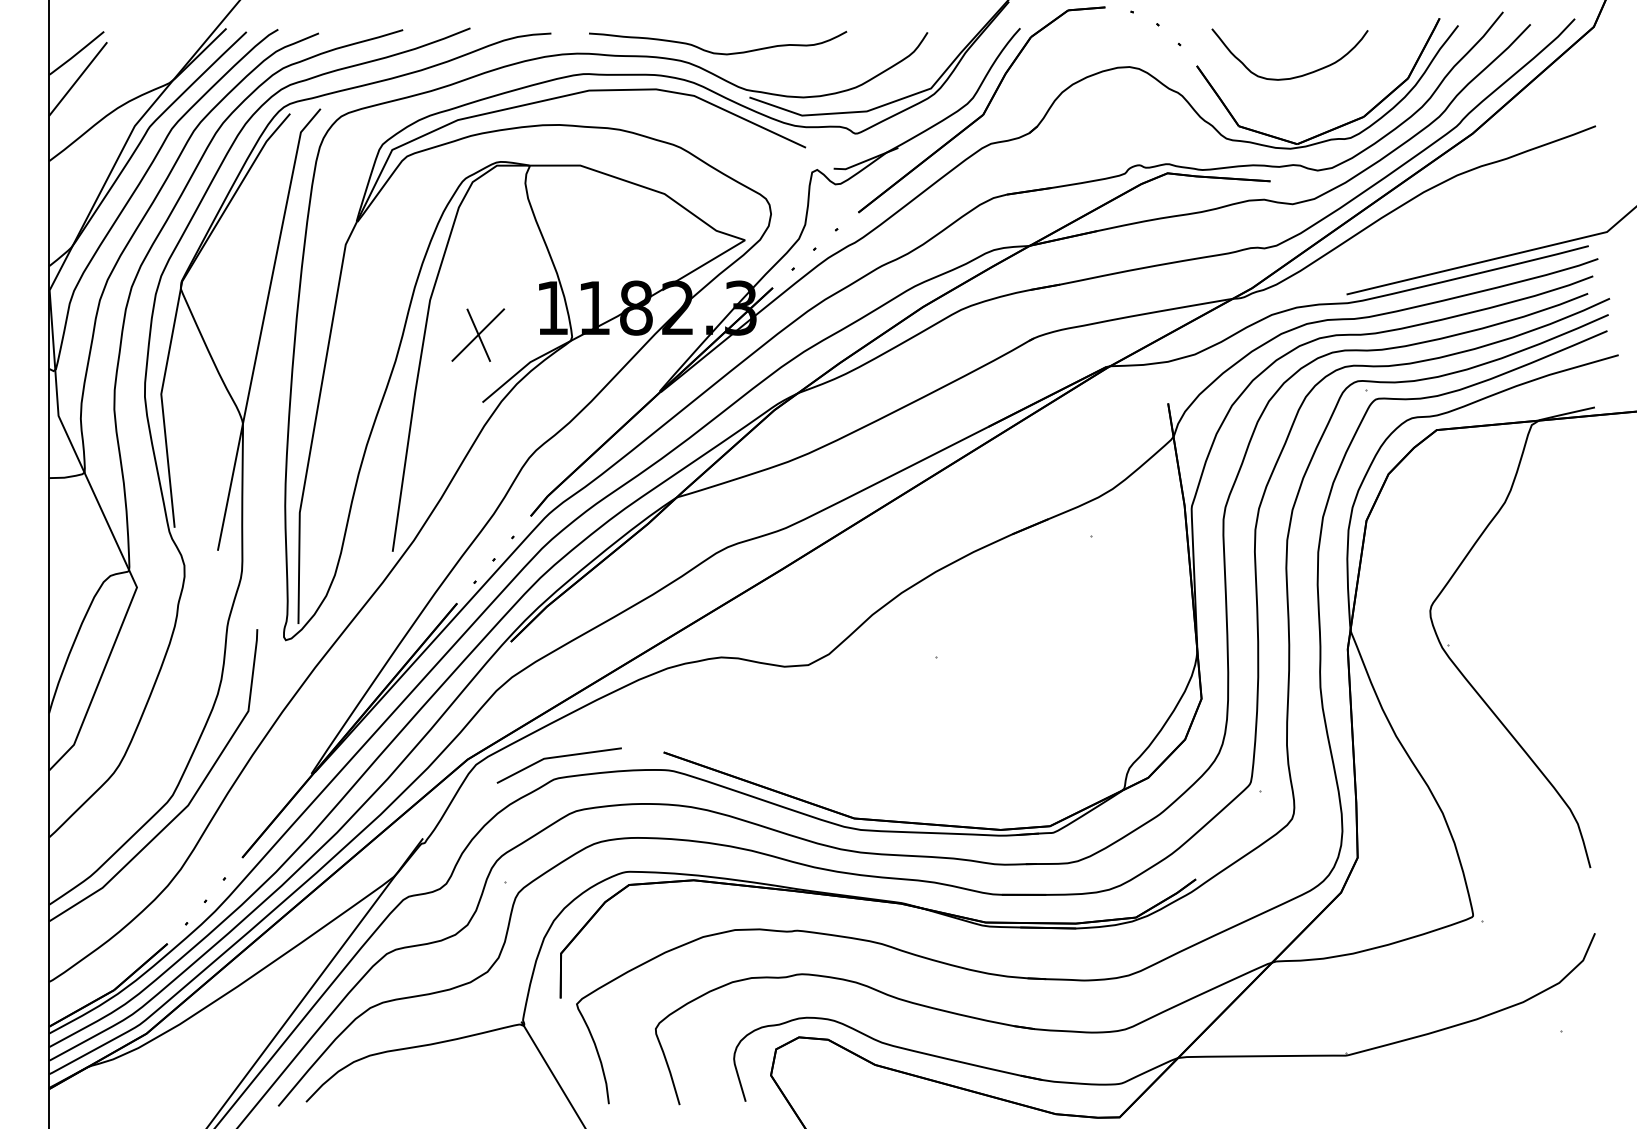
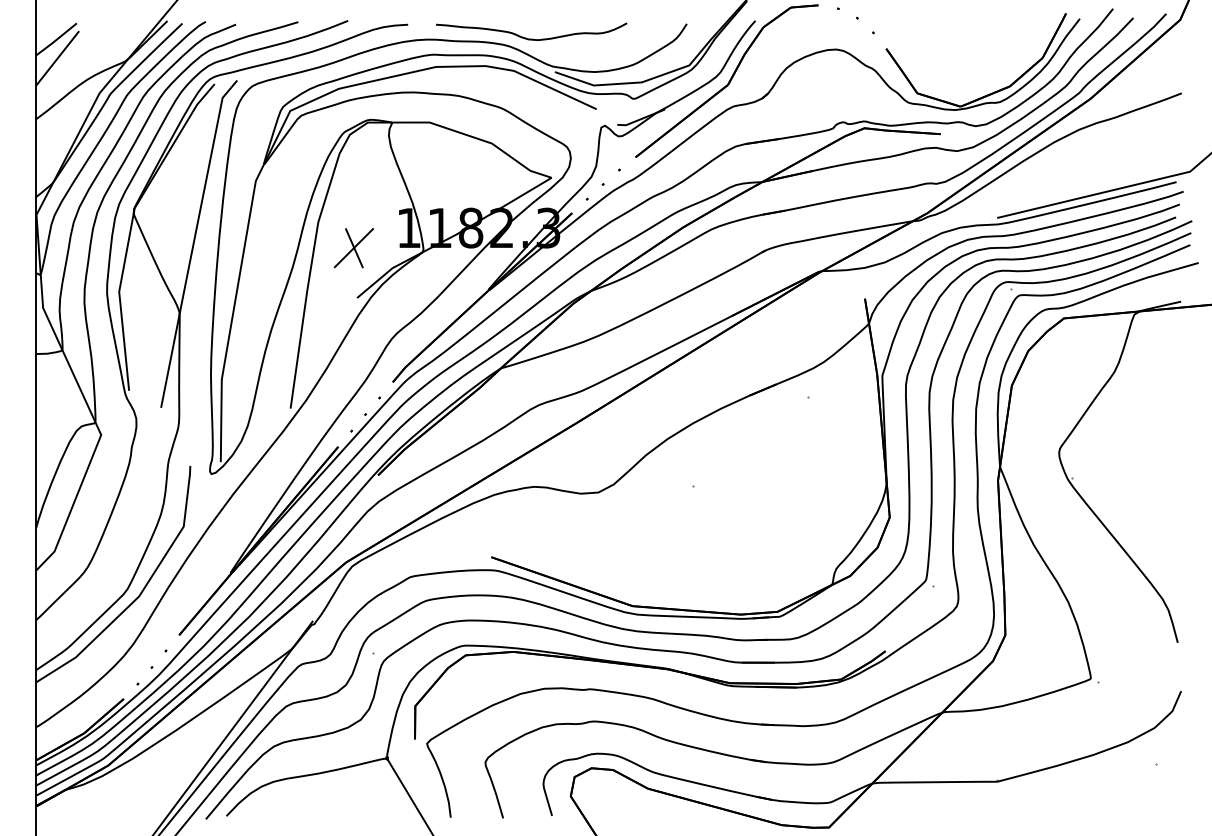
curve: (1294, 76) -> (958, 56), removed
line: (555, 758) -> (411, 561), removed

